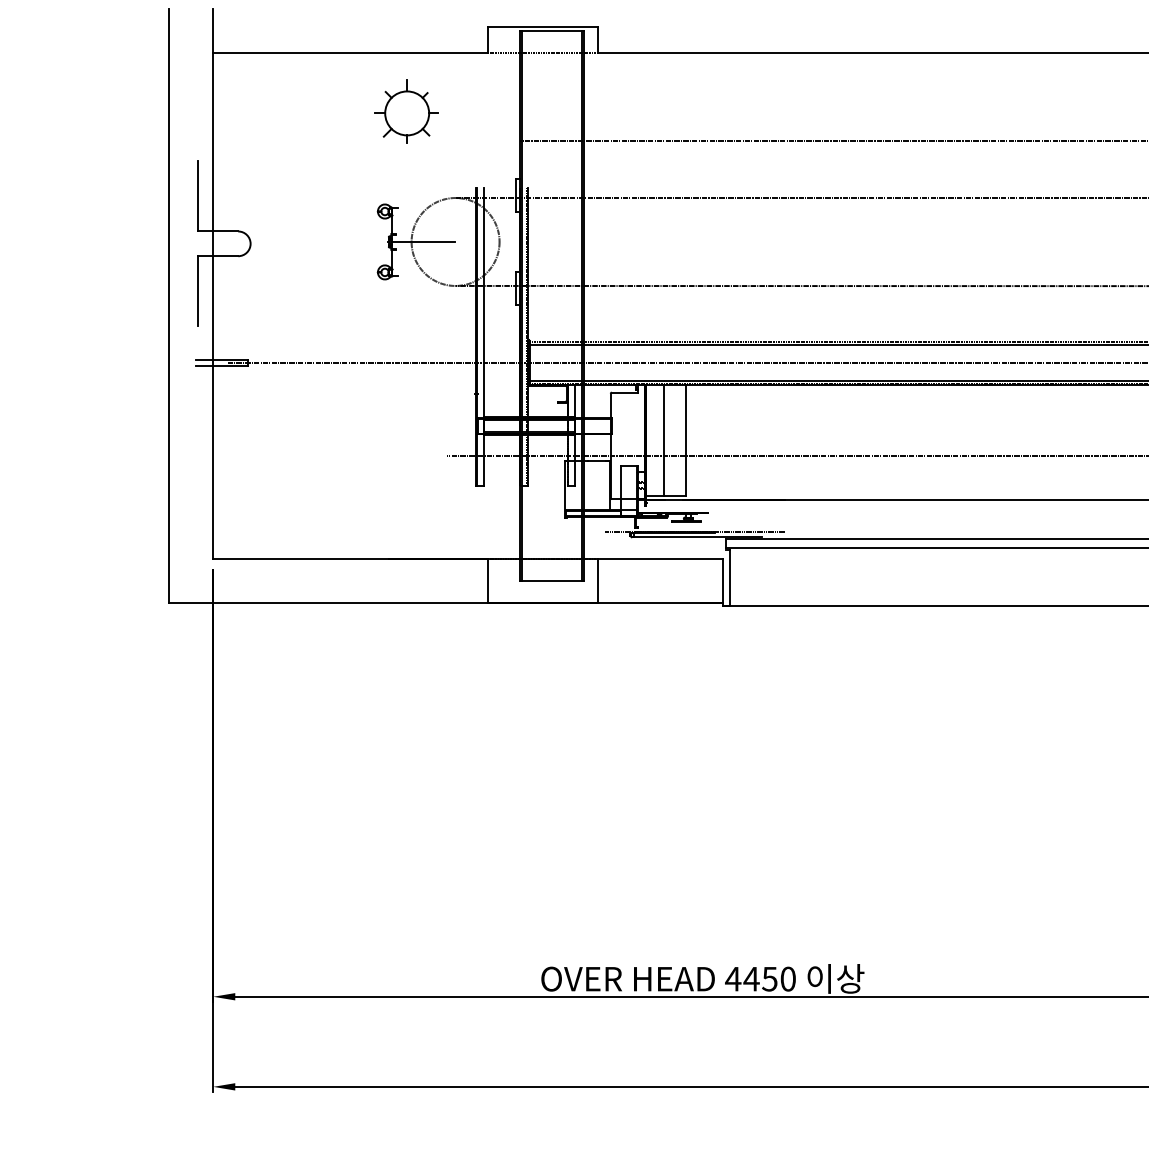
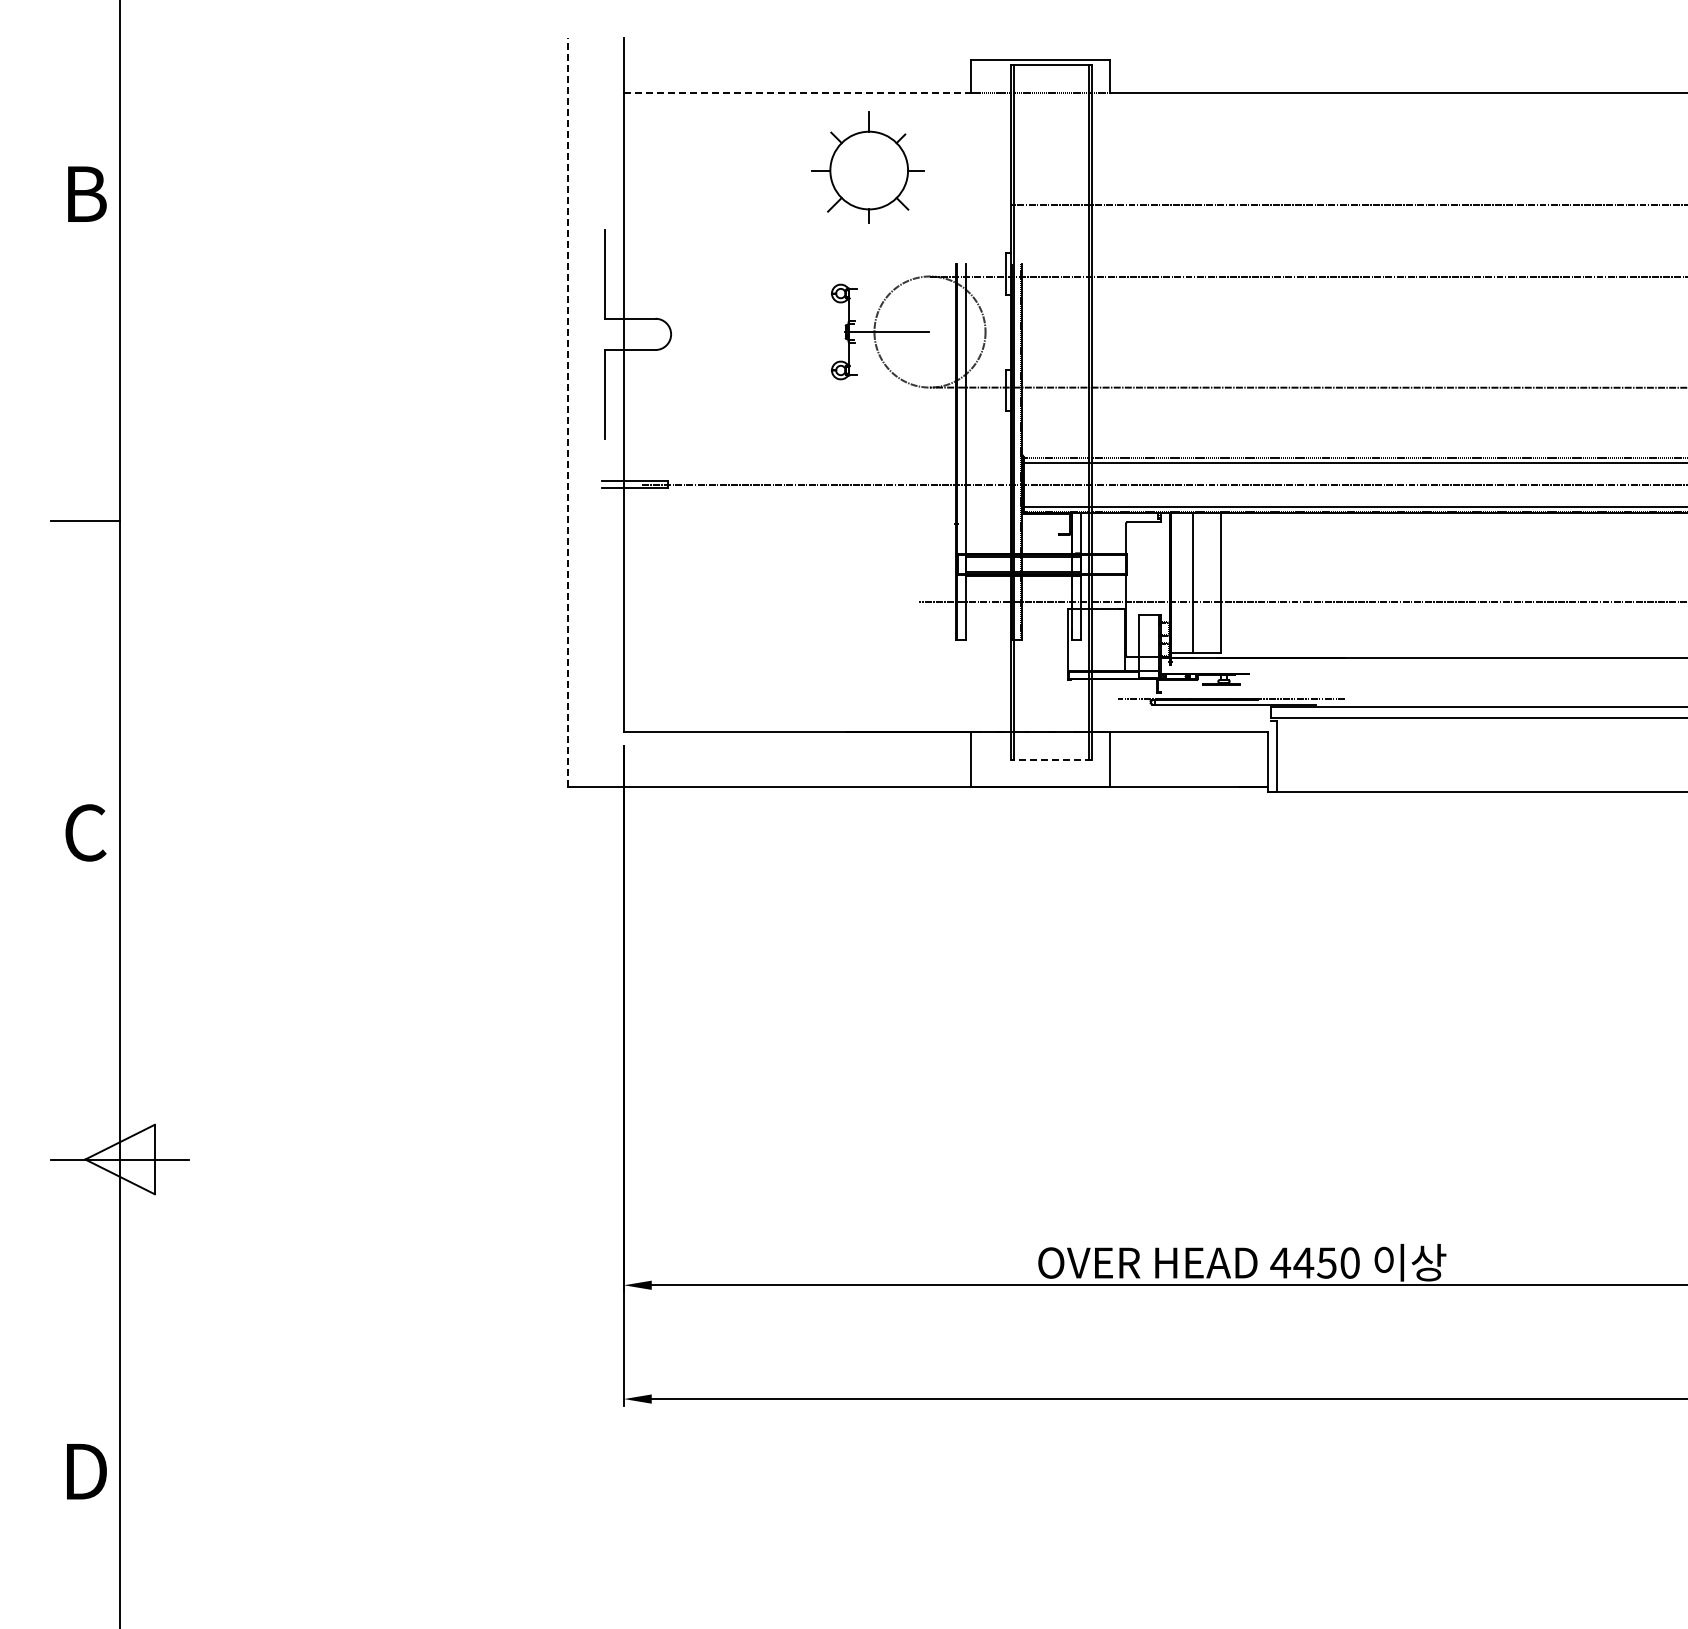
line: (350, 53) -> (797, 93), solid -> dashed
part: (406, 111) -> (867, 167), size x1.4
line: (169, 305) -> (568, 412), solid -> dashed
line: (551, 580) -> (1051, 759), solid -> dashed

